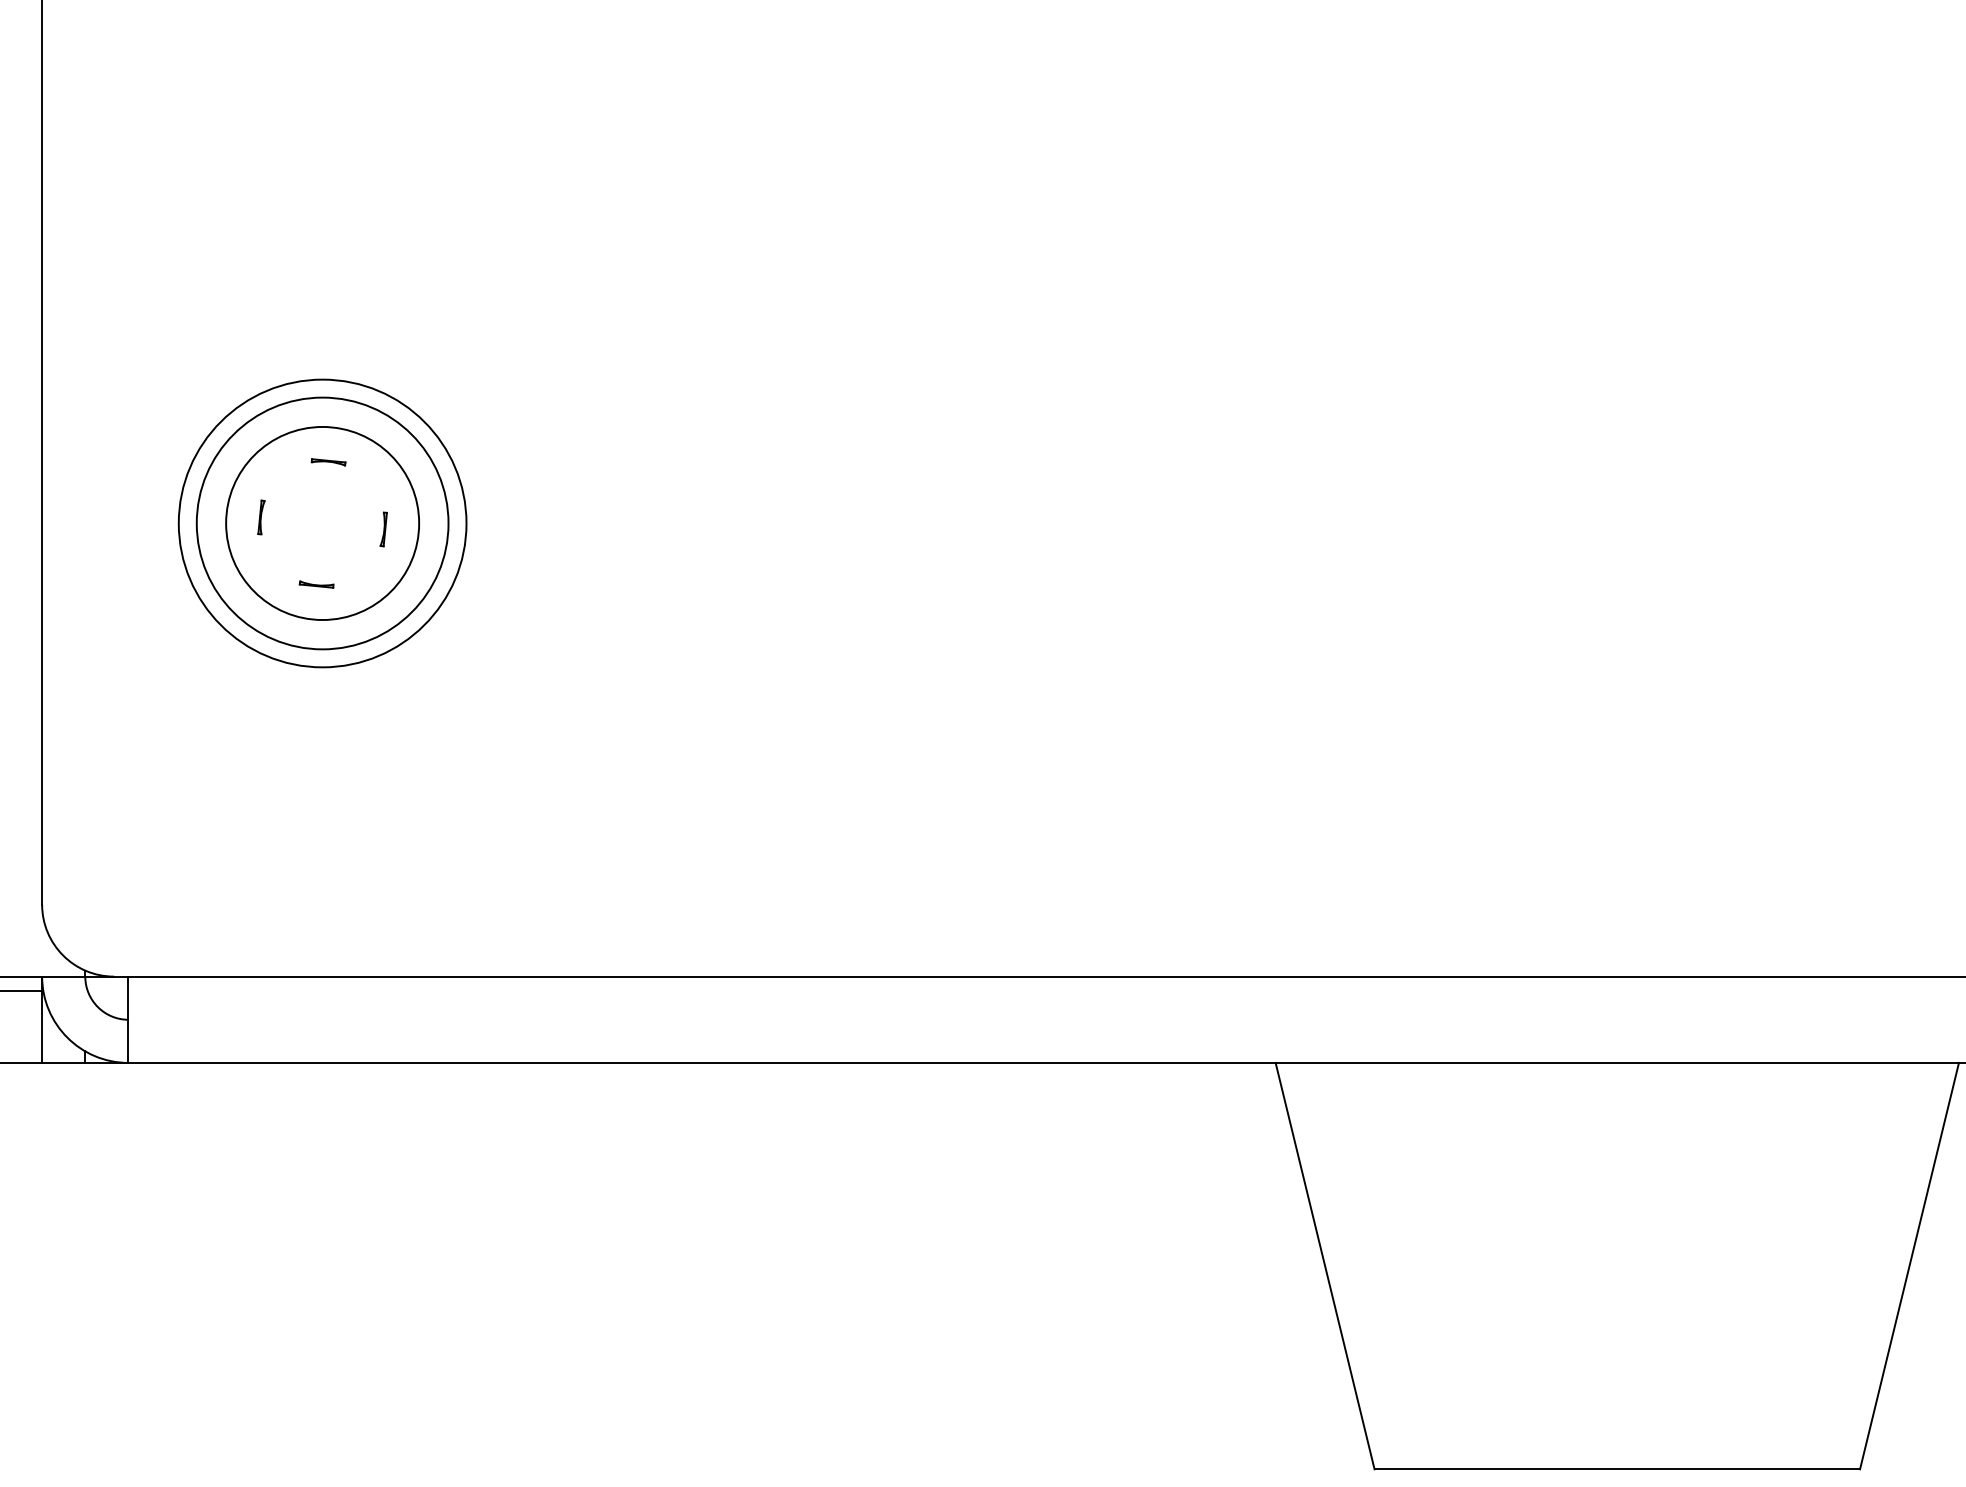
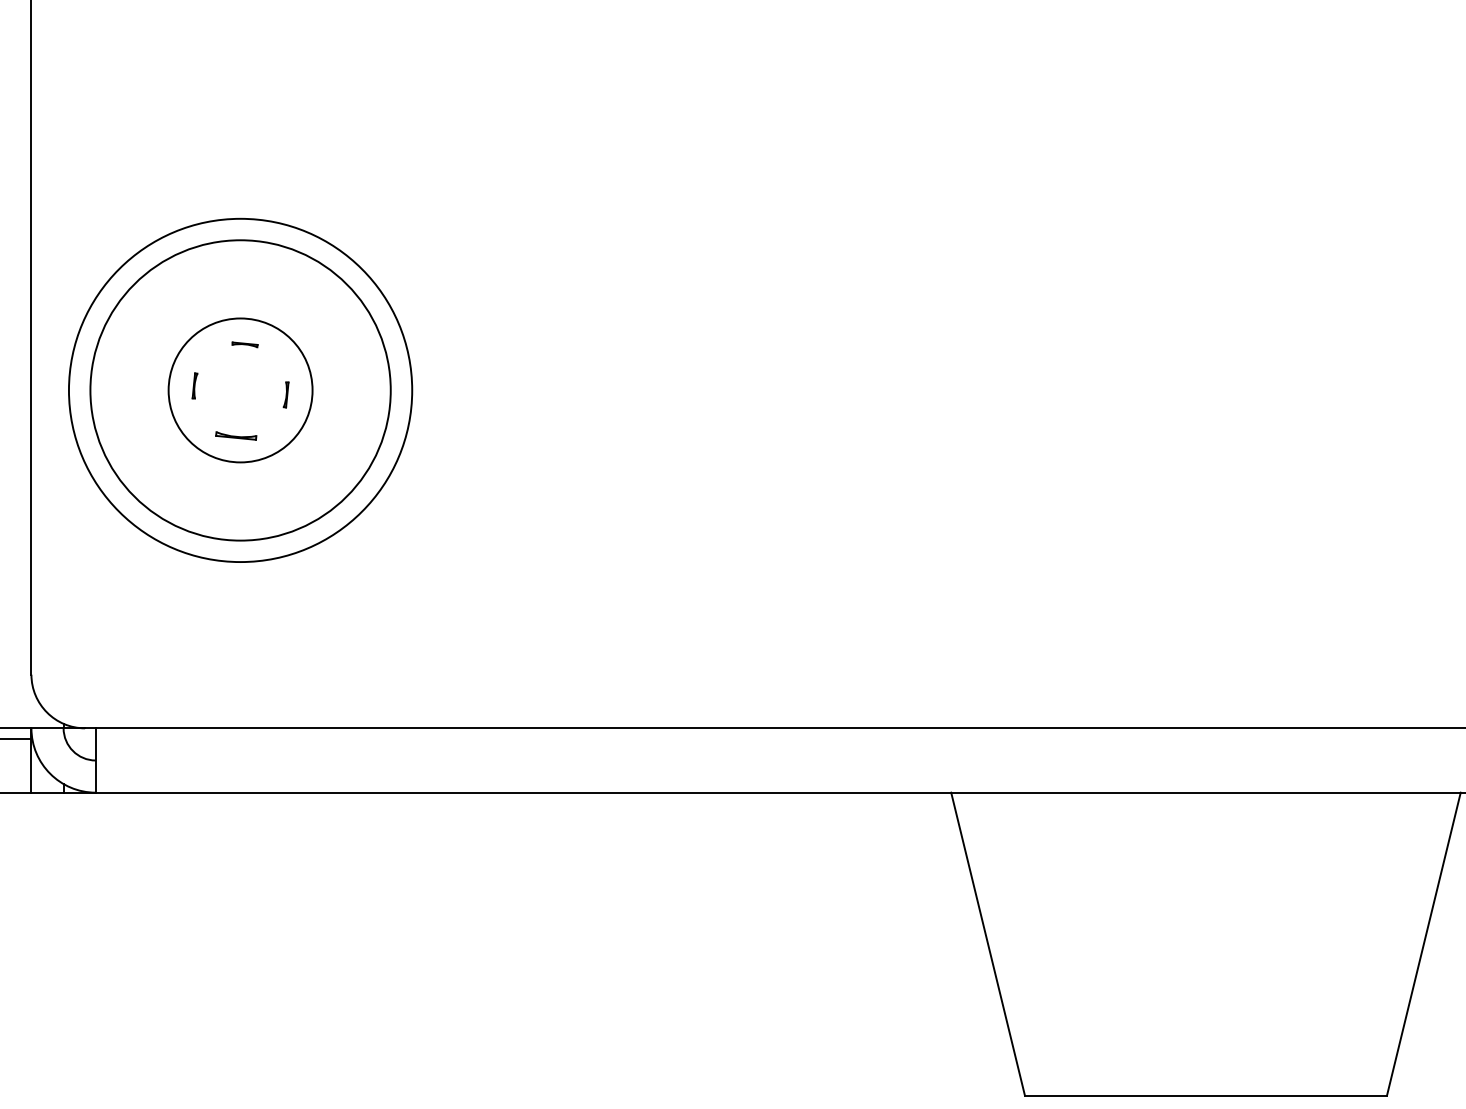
circle: (322, 523) -> (240, 390), size x1.6
circle: (322, 523) -> (240, 390), size x1.6
part: (315, 583) -> (235, 435), size x1.6

